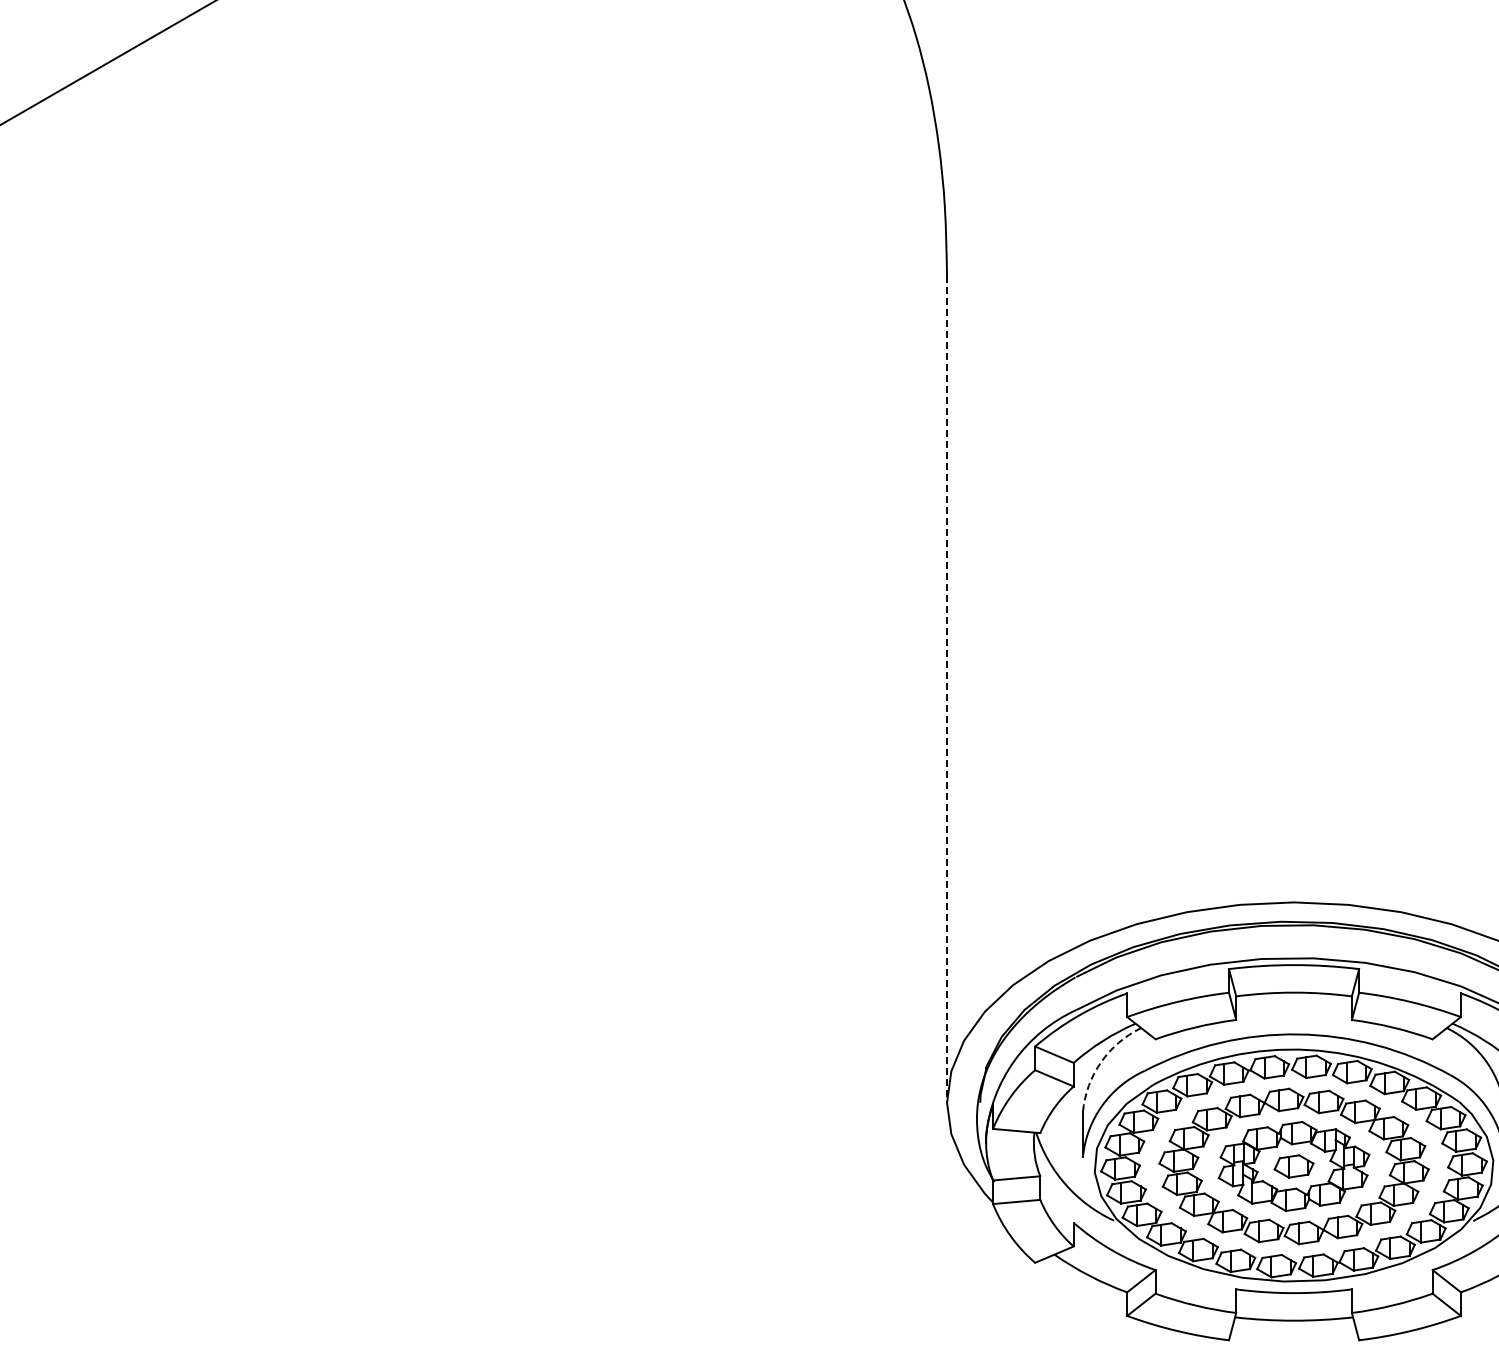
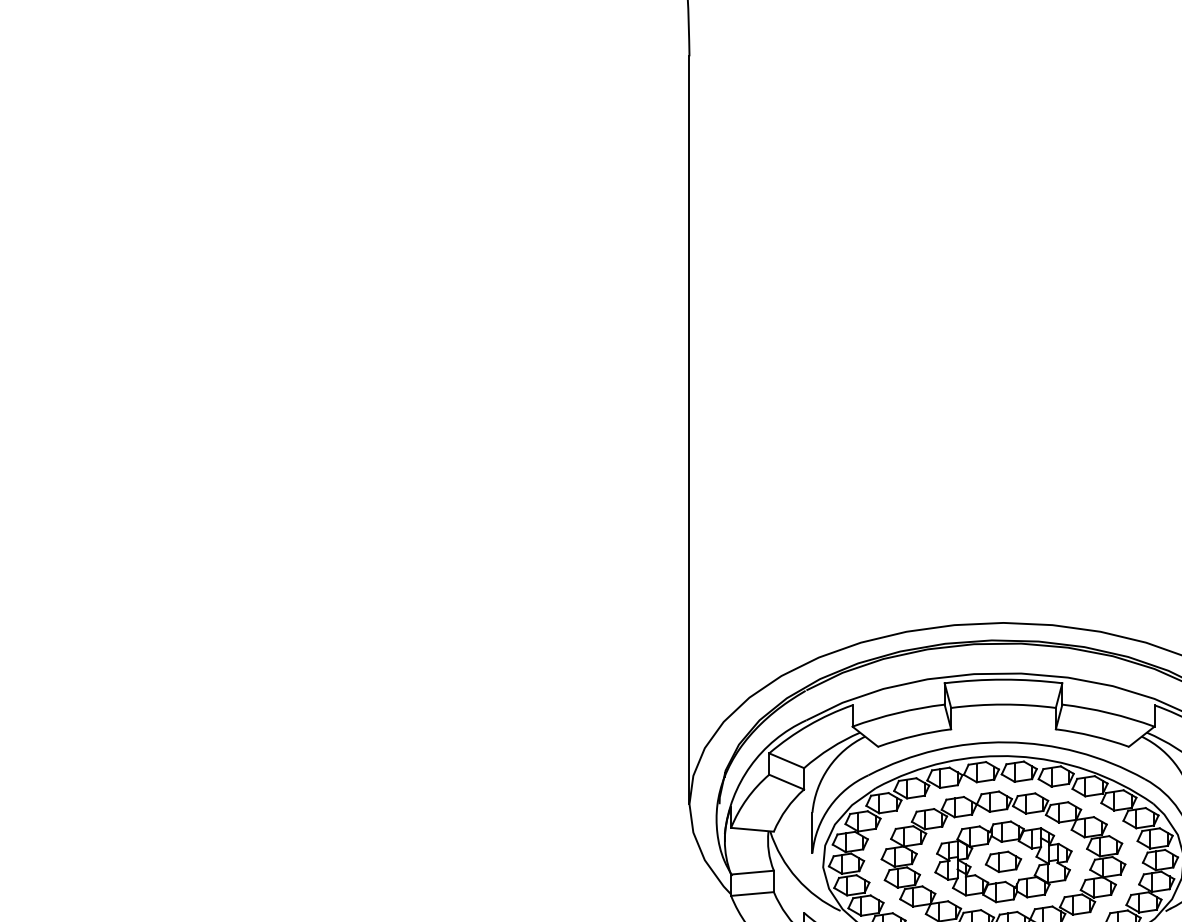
line: (947, 690) -> (689, 431), dashed -> solid
arc: (1100, 1062) -> (828, 767), dashed -> solid

